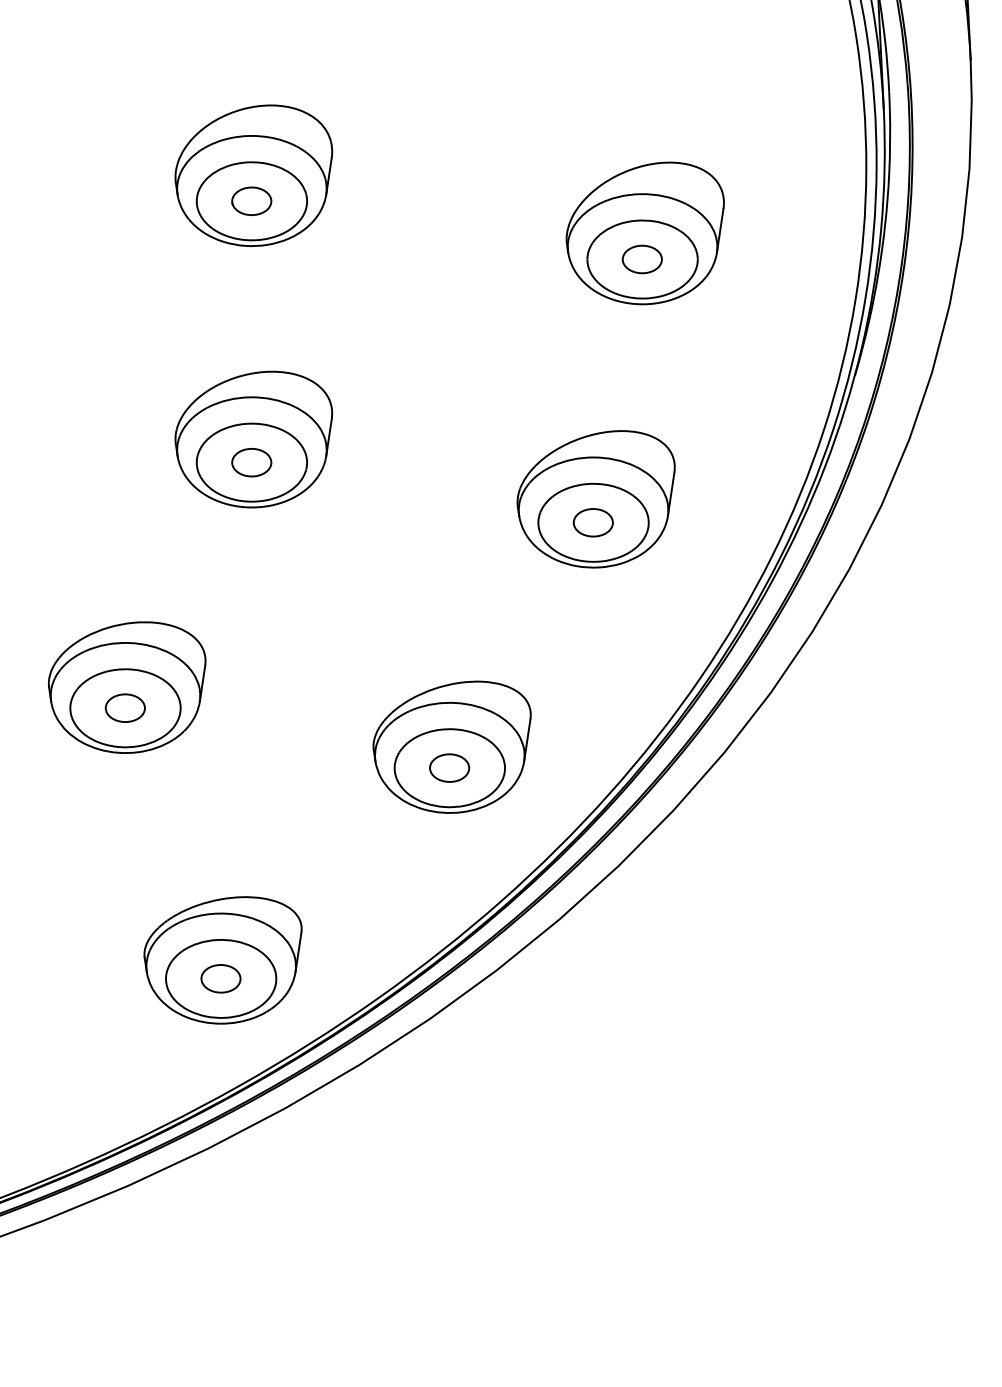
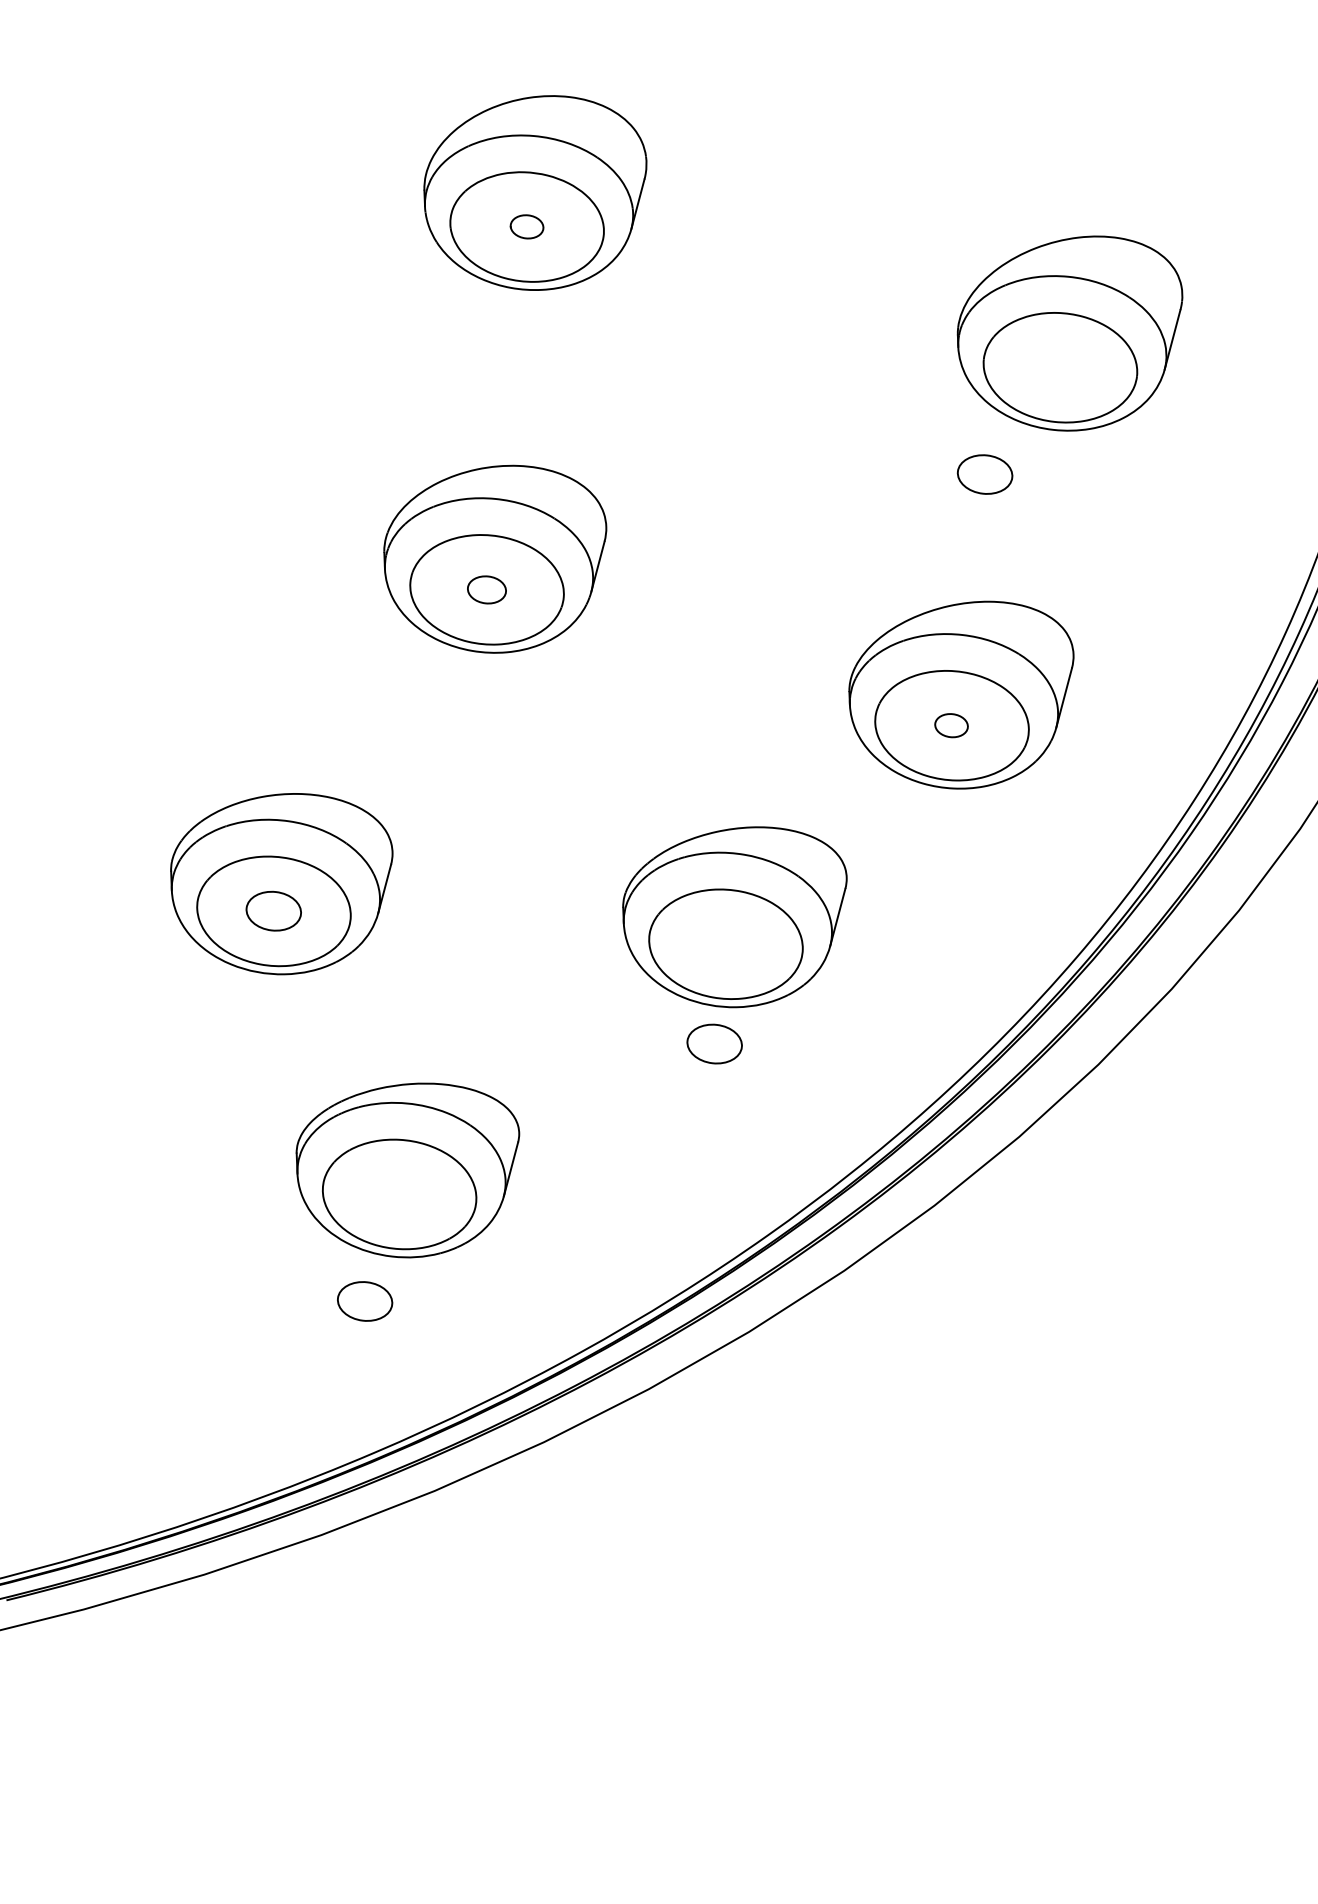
part: (251, 200) -> (526, 225), size x0.6
part: (641, 259) -> (983, 474), moved
part: (251, 462) -> (486, 589), size x0.7
part: (592, 522) -> (950, 725), size x0.6
part: (451, 746) -> (731, 914), moved
part: (222, 960) -> (404, 1169), moved

